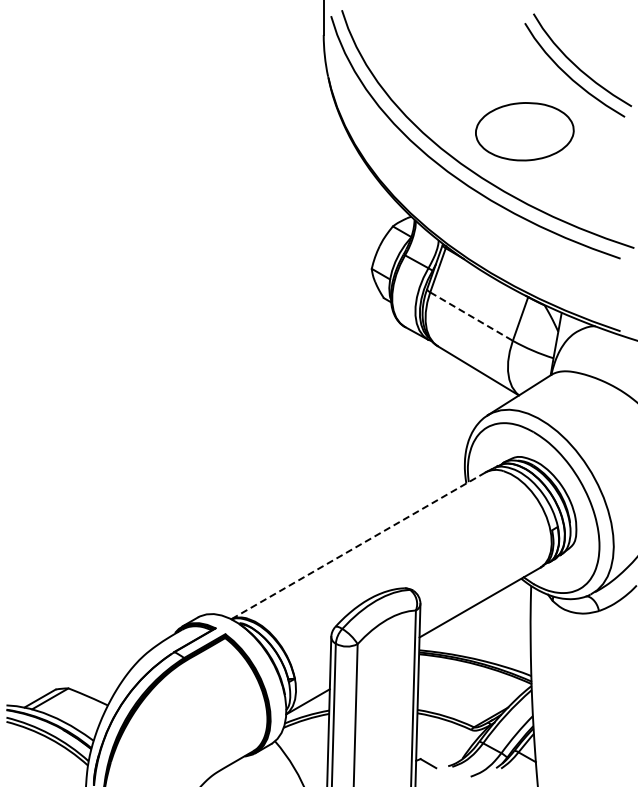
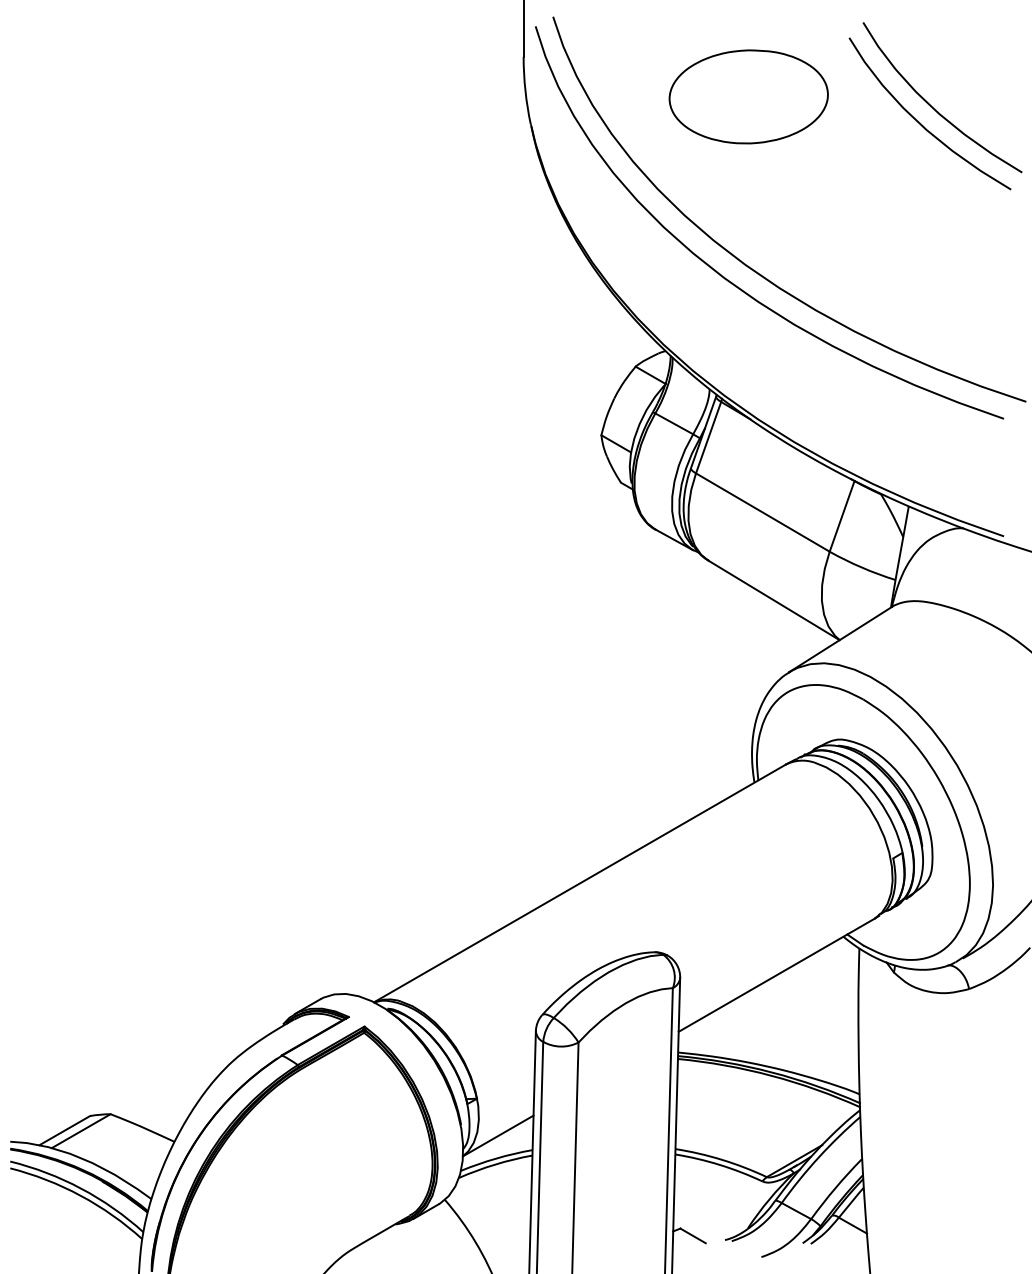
part: (524, 131) -> (748, 96), moved
line: (471, 316) -> (762, 512), dashed -> solid
line: (358, 545) -> (579, 882), dashed -> solid

